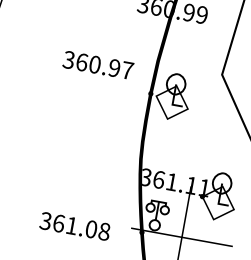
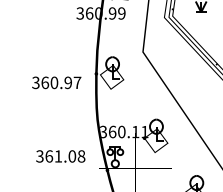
text: (98, 64) -> (56, 82), moved
text: (171, 181) -> (121, 131), 361.11 -> 360.11
text: (74, 226) -> (60, 156), moved

